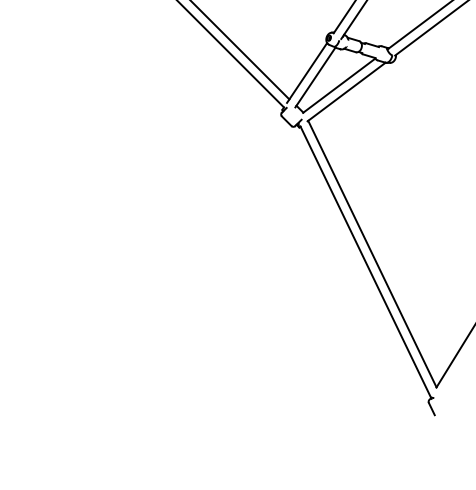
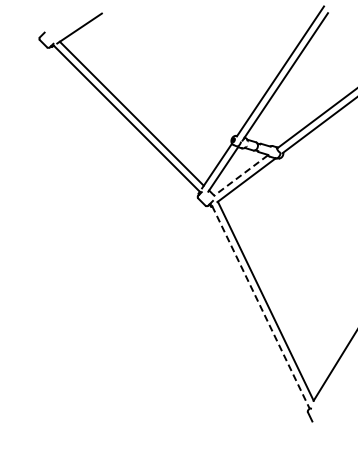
line: (338, 85) -> (240, 175), solid -> dashed
line: (366, 262) -> (261, 307), solid -> dashed

